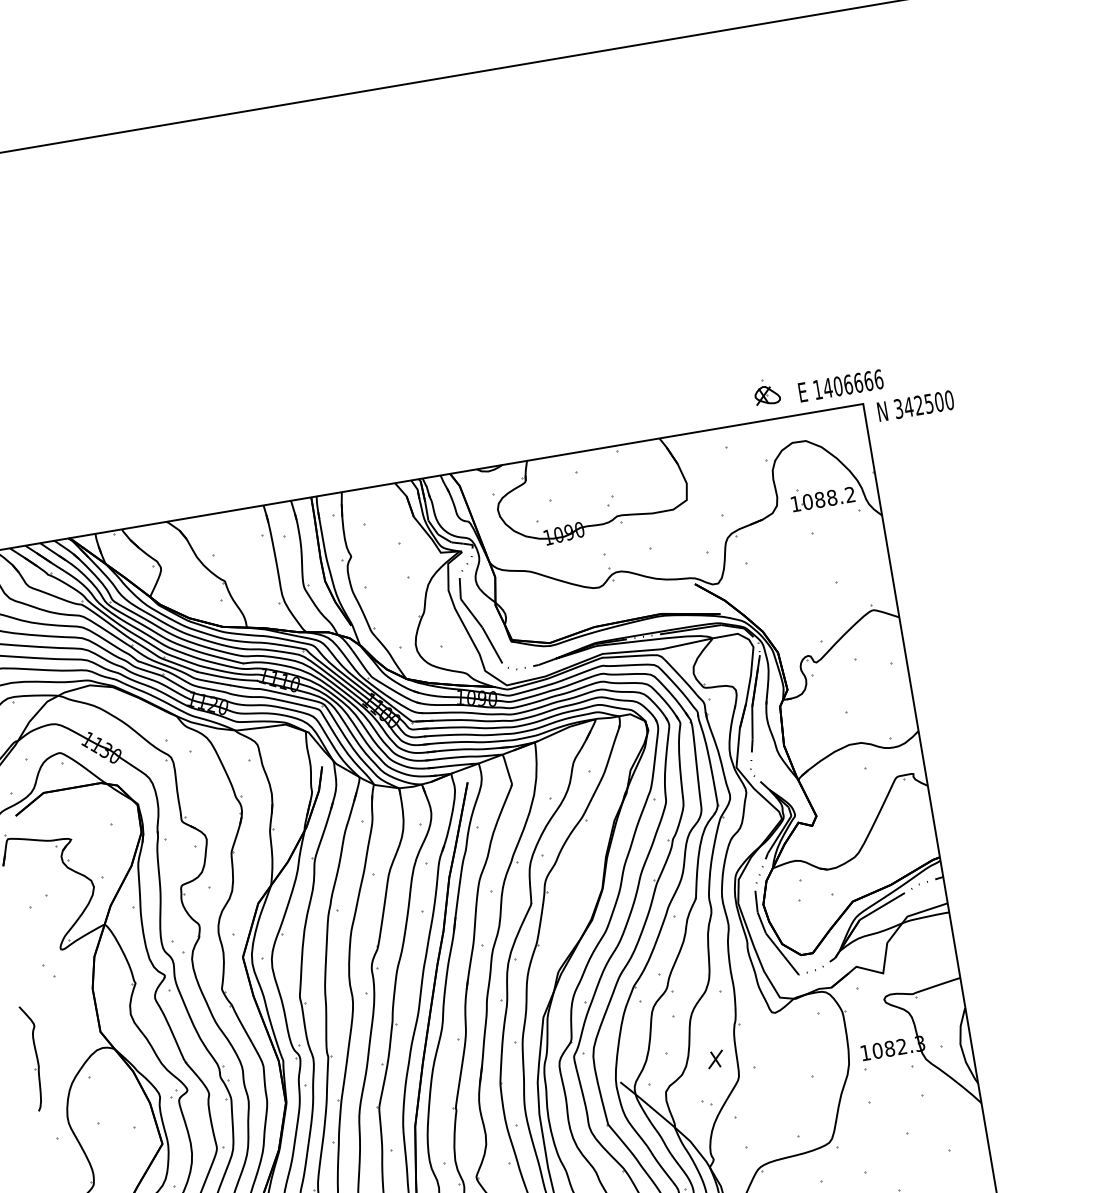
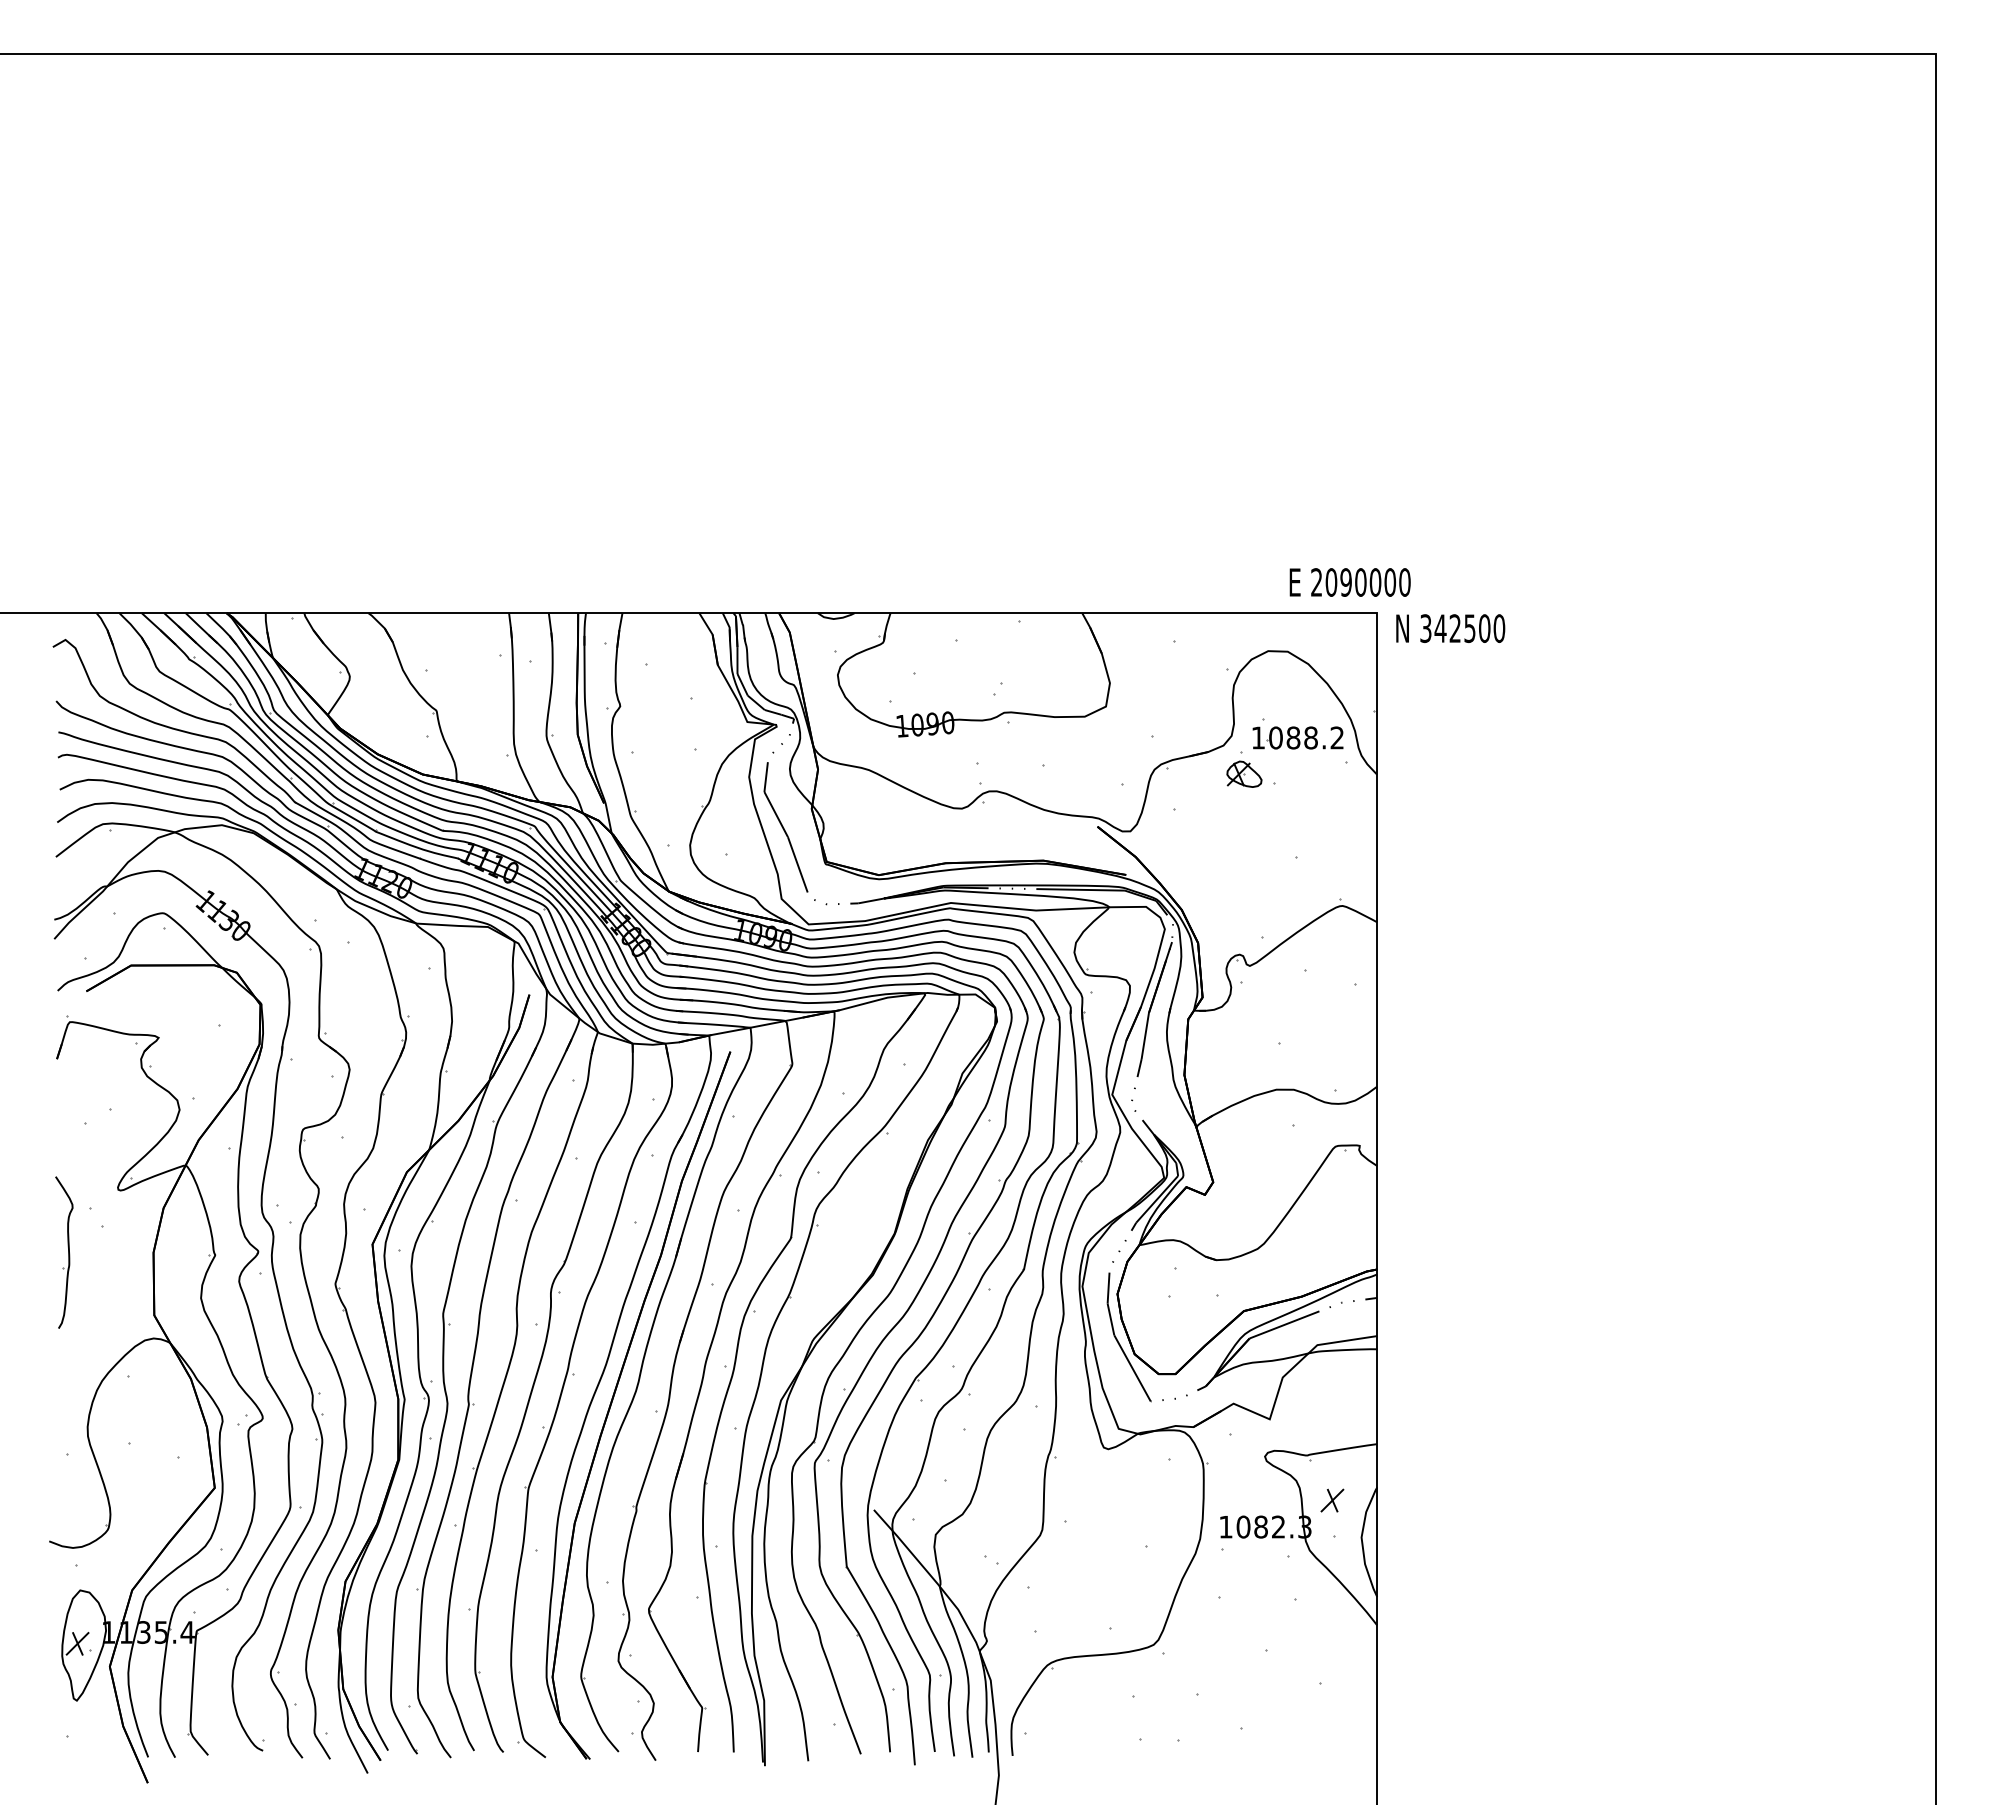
text: (848, 384) -> (1360, 582), 1406666 -> 2090000
part: (766, 392) -> (1244, 769), moved
part: (34, 1058) -> (64, 1252), moved
part: (715, 1059) -> (1332, 1500), moved

